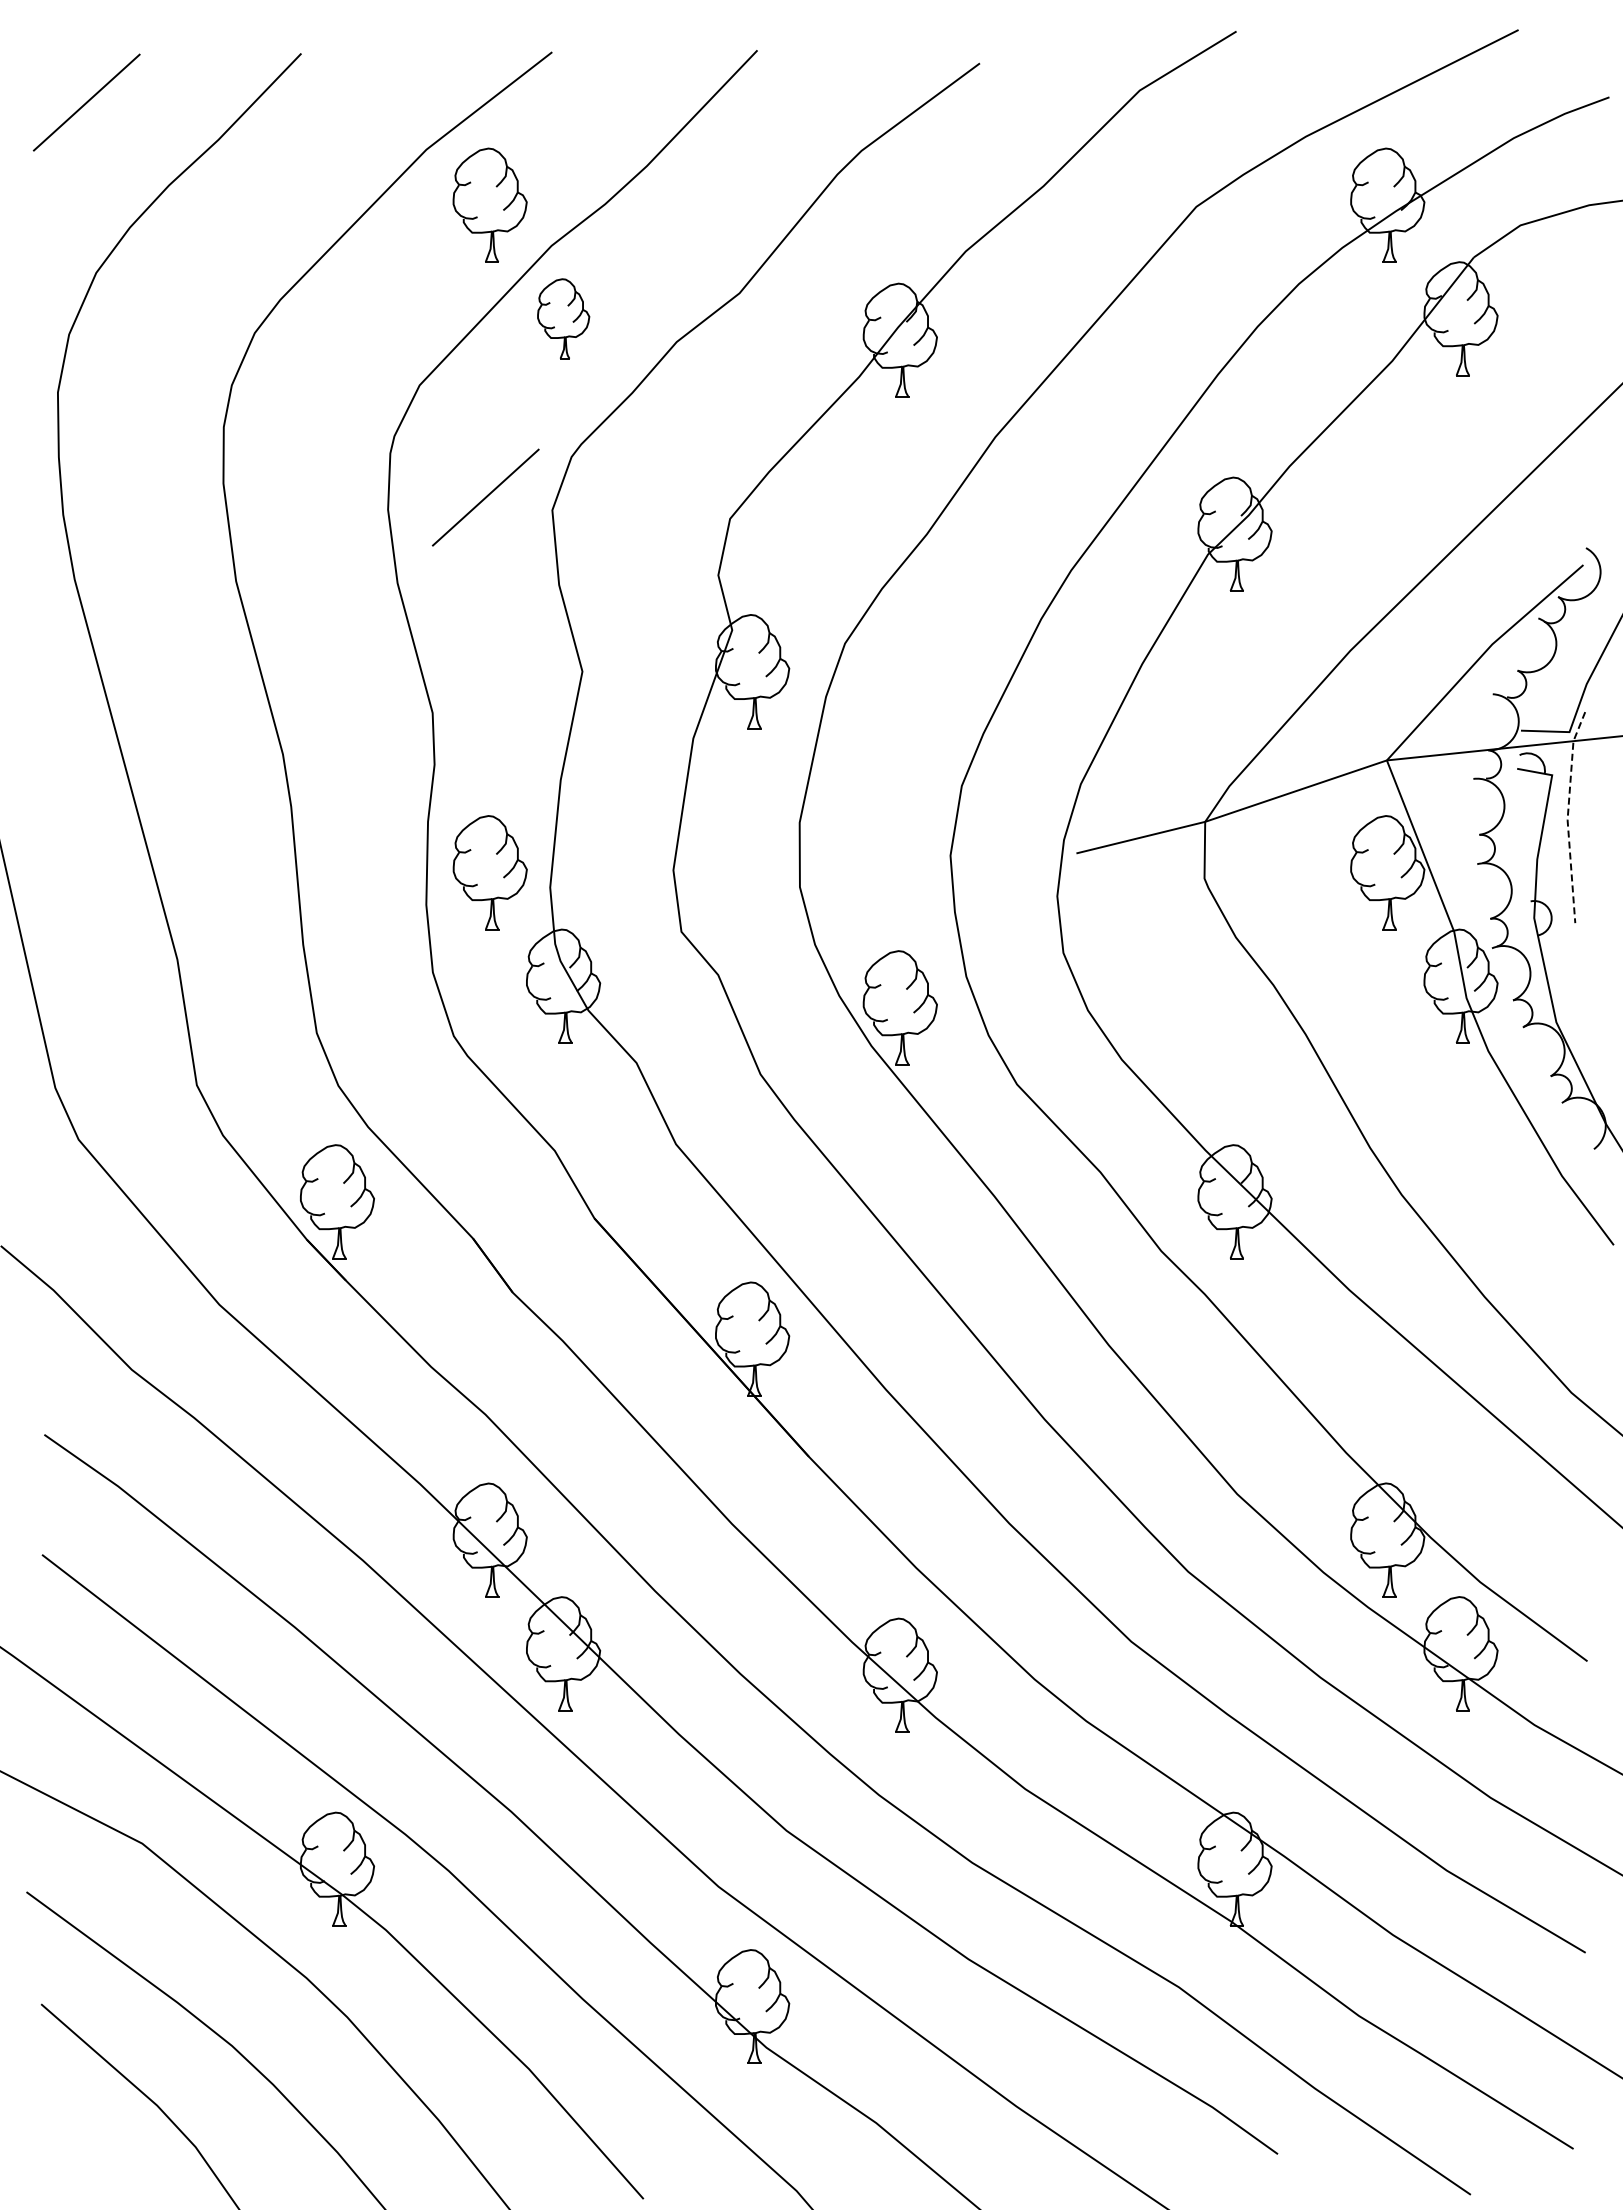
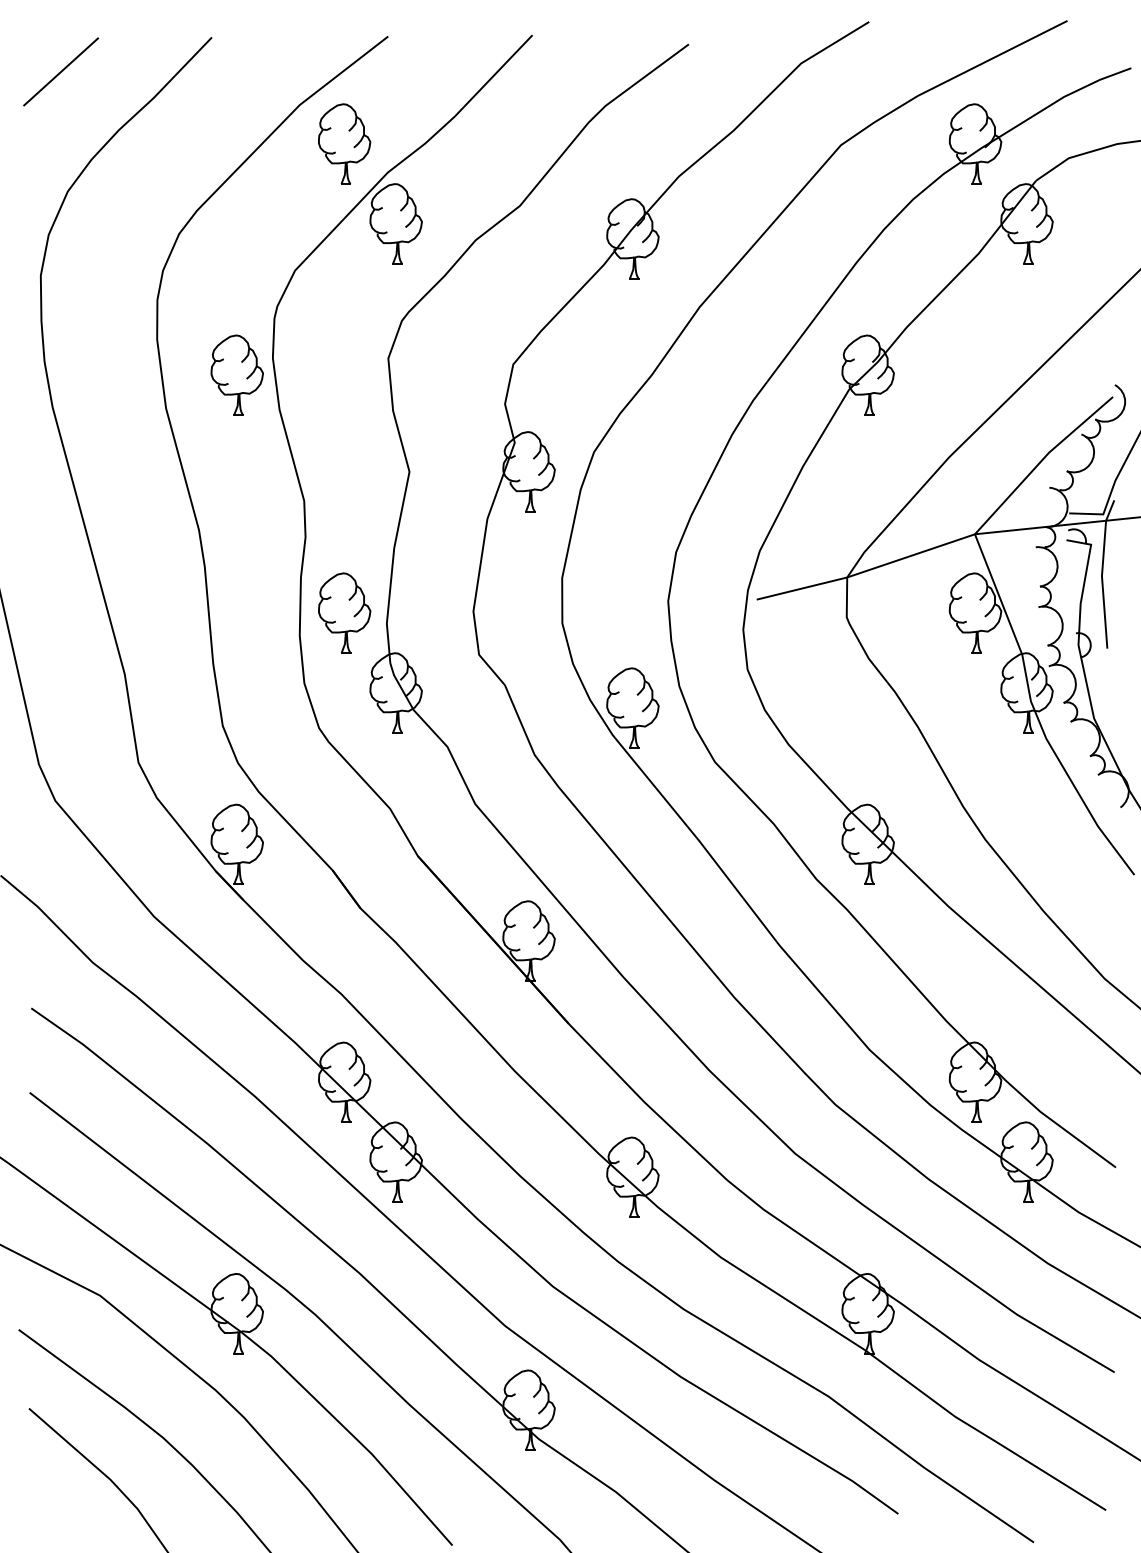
part: (563, 318) -> (396, 223), size x1.43
line: (485, 497) -> (341, 349), removed
part: (337, 533) -> (237, 374), added
line: (1567, 816) -> (1101, 573), dashed -> solid

